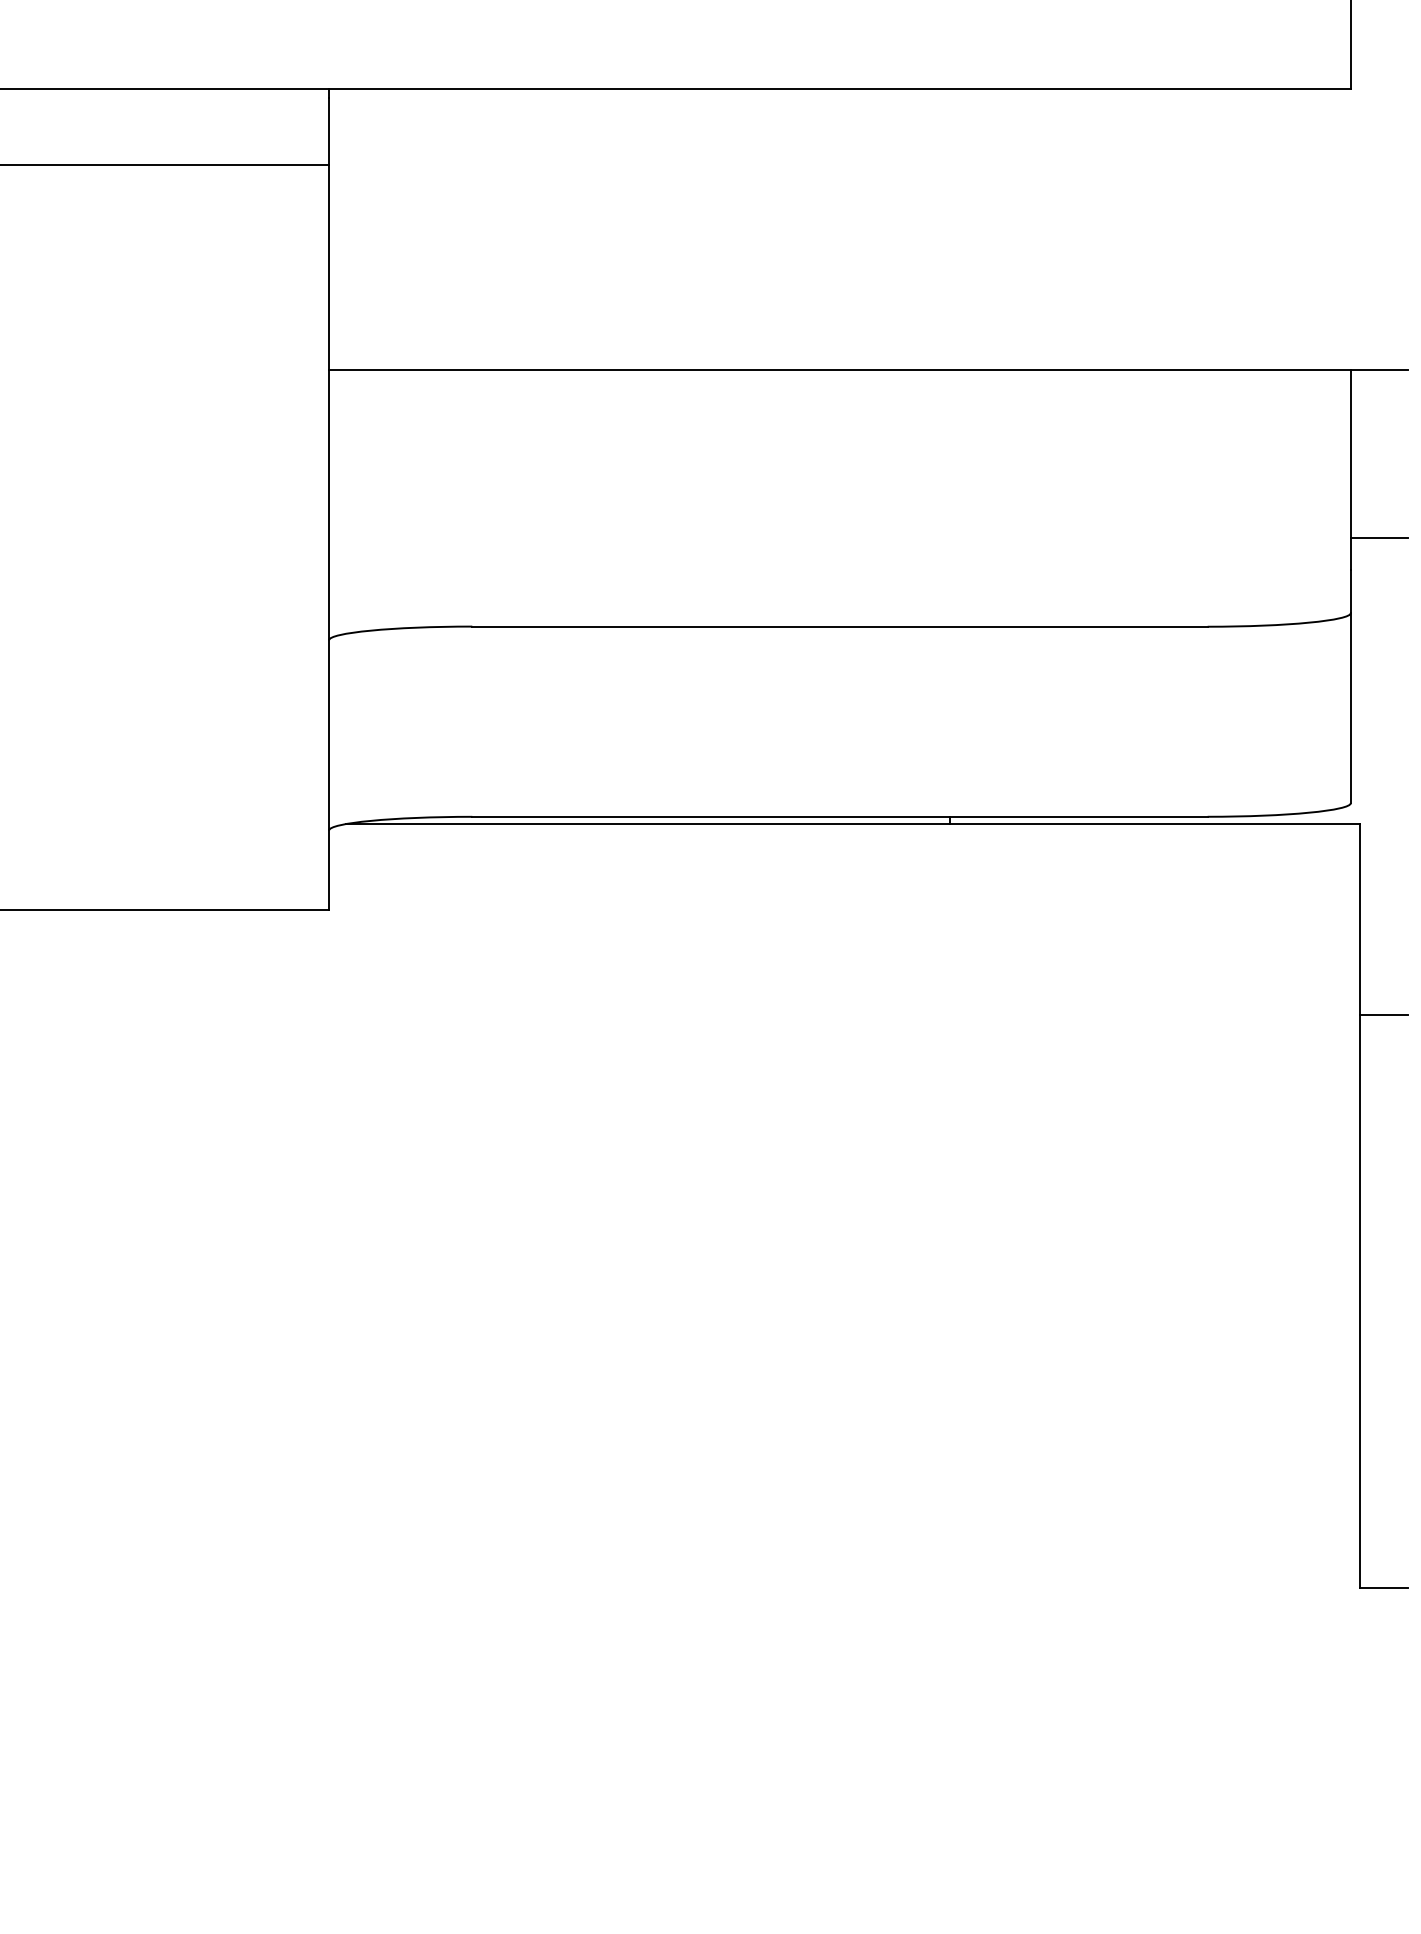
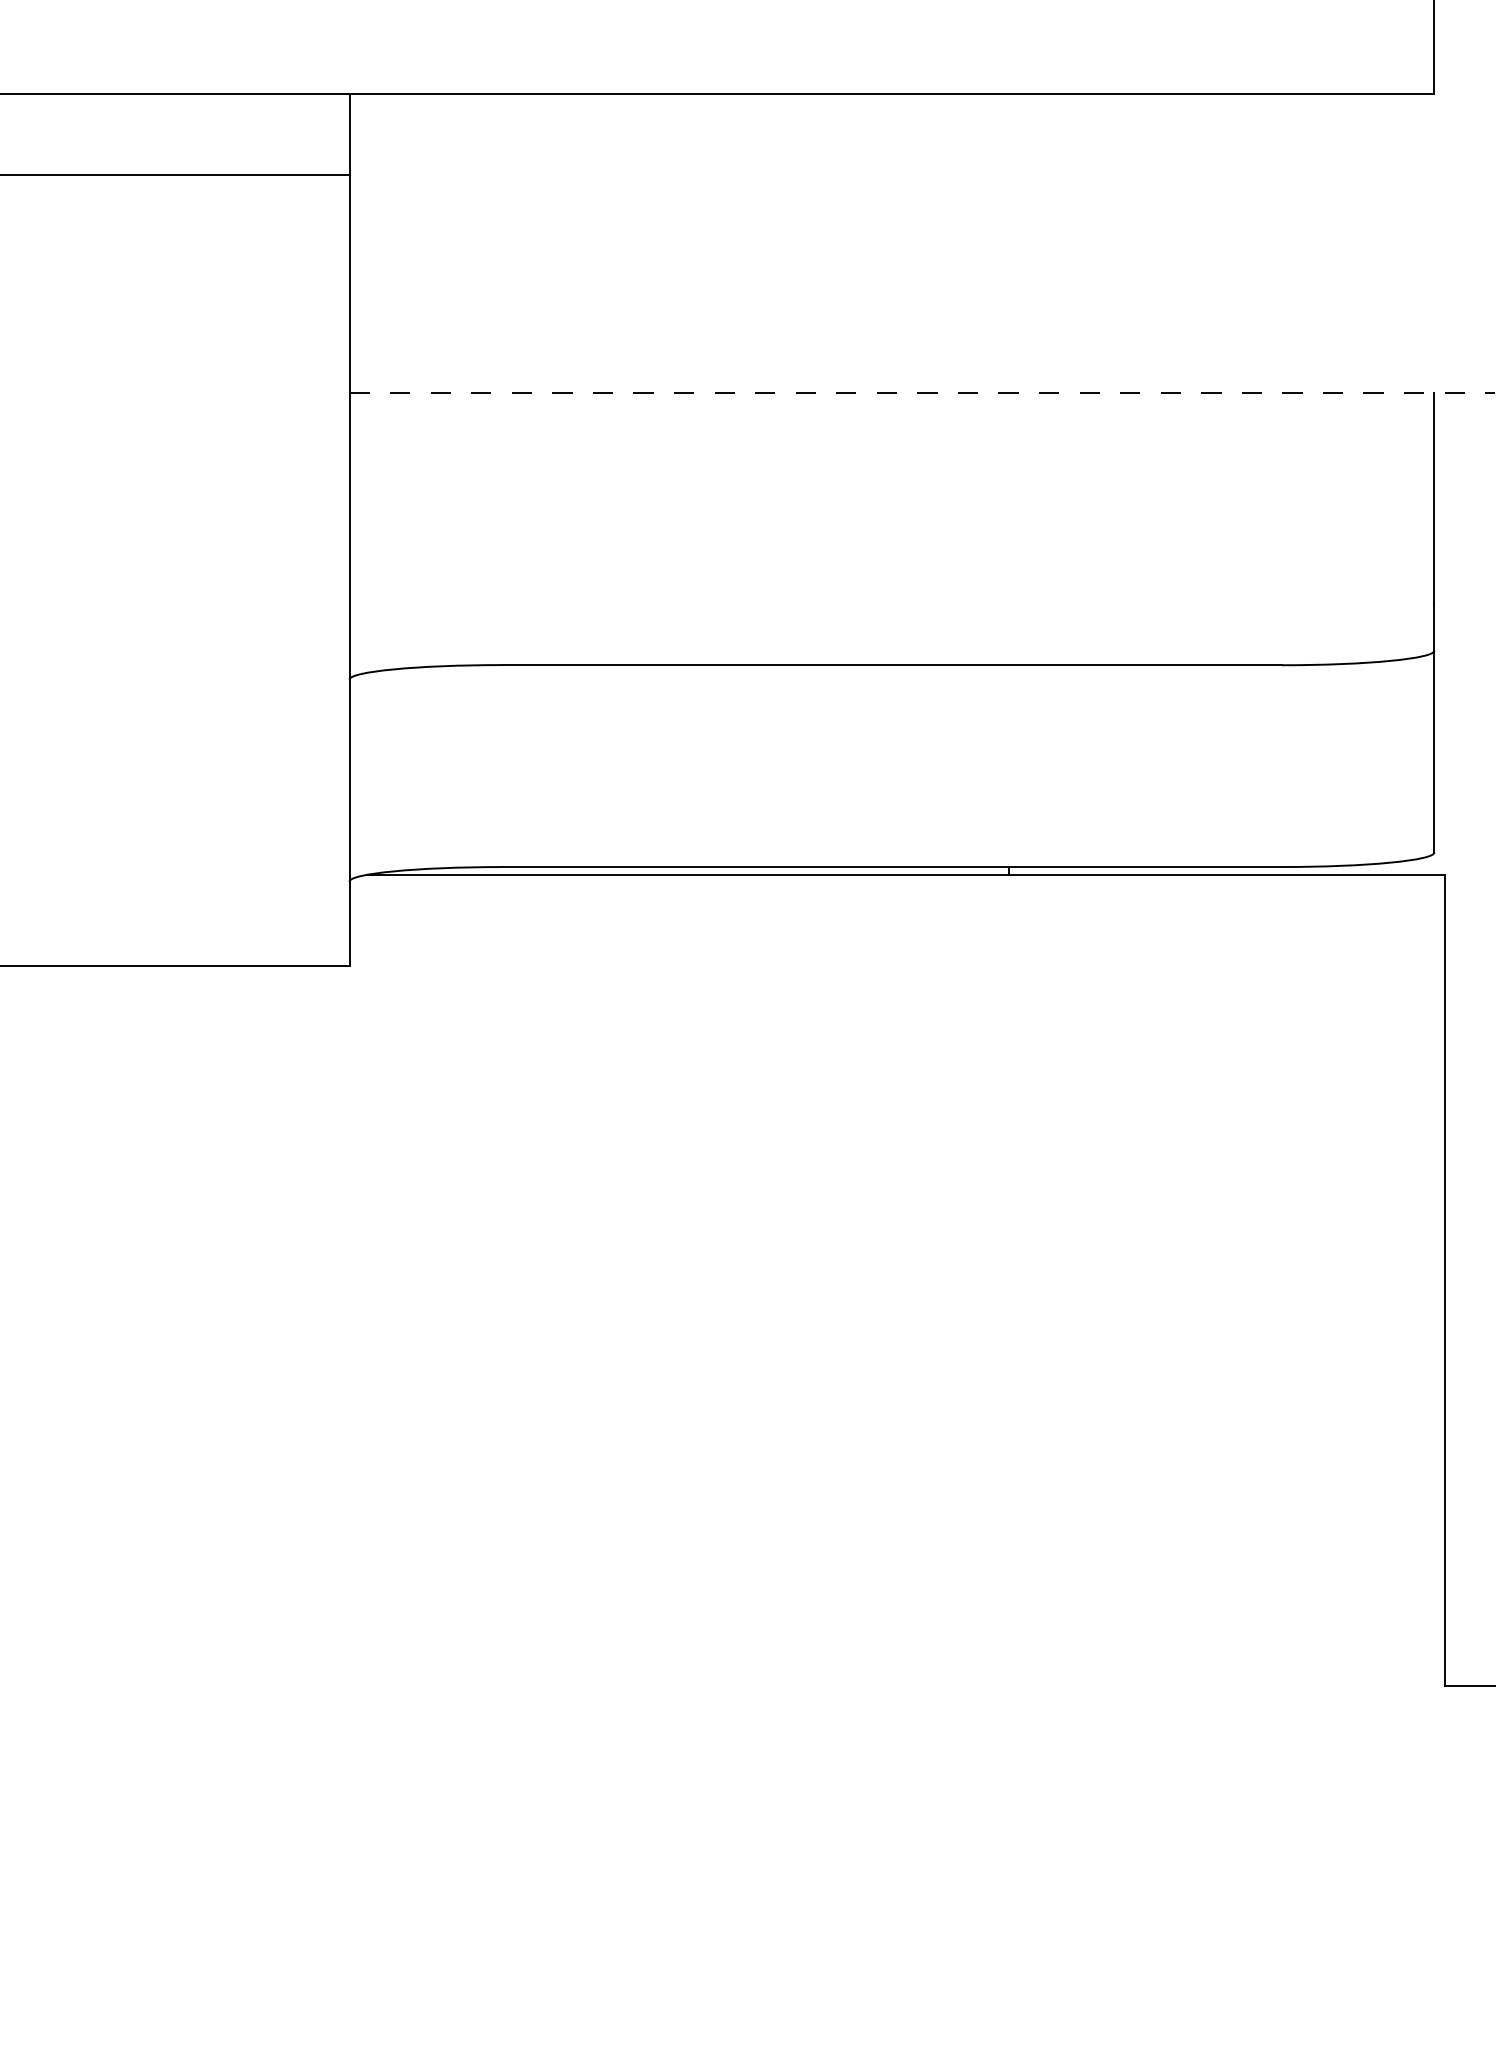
line: (868, 370) -> (922, 393), solid -> dashed
line: (1379, 537) -> (1464, 570), removed
line: (1384, 1015) -> (1470, 1077), removed

